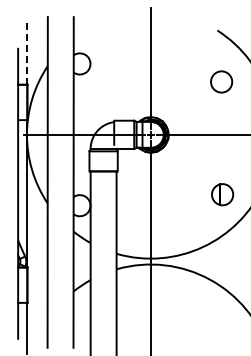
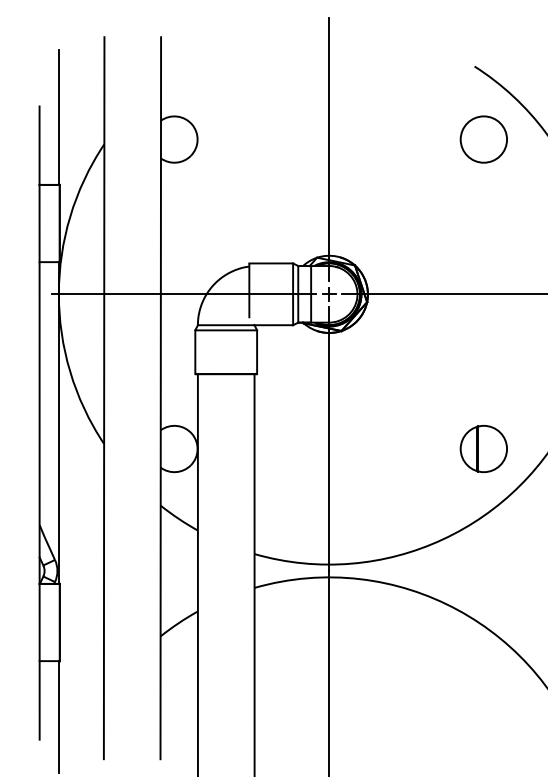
line: (26, 53) -> (57, 116), dashed -> solid
circle: (221, 81) -> (483, 138), moved
part: (222, 194) -> (483, 448), moved

